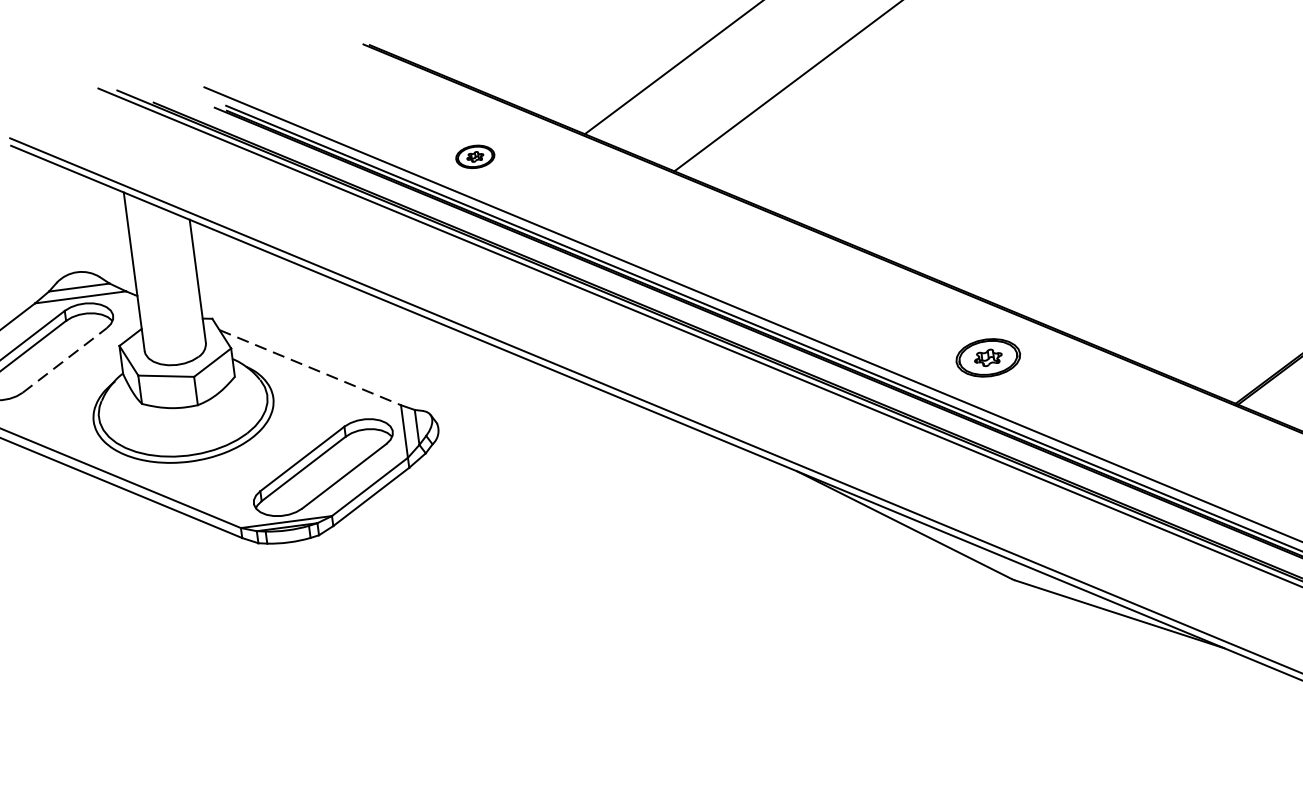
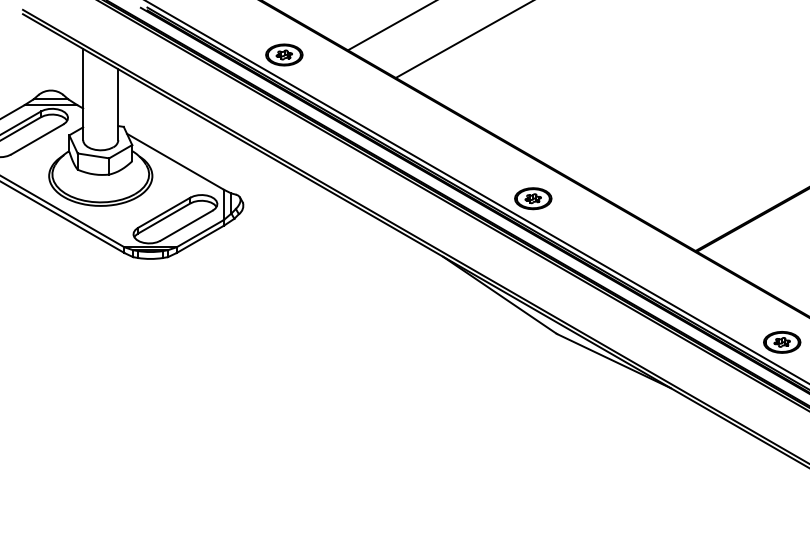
part: (475, 155) -> (284, 54), size x1.67
part: (988, 357) -> (533, 198), moved
line: (65, 360) -> (37, 139), dashed -> solid
line: (310, 367) -> (175, 161), dashed -> solid

